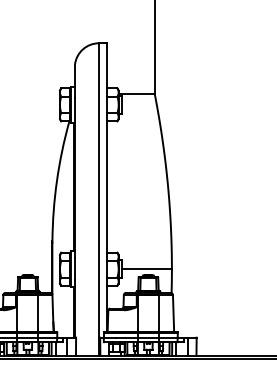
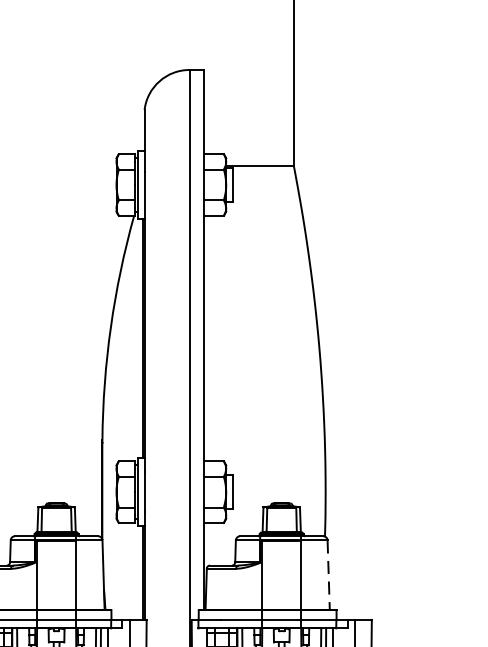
line: (146, 269) -> (278, 492), removed
line: (173, 313) -> (328, 574), solid -> dashed

